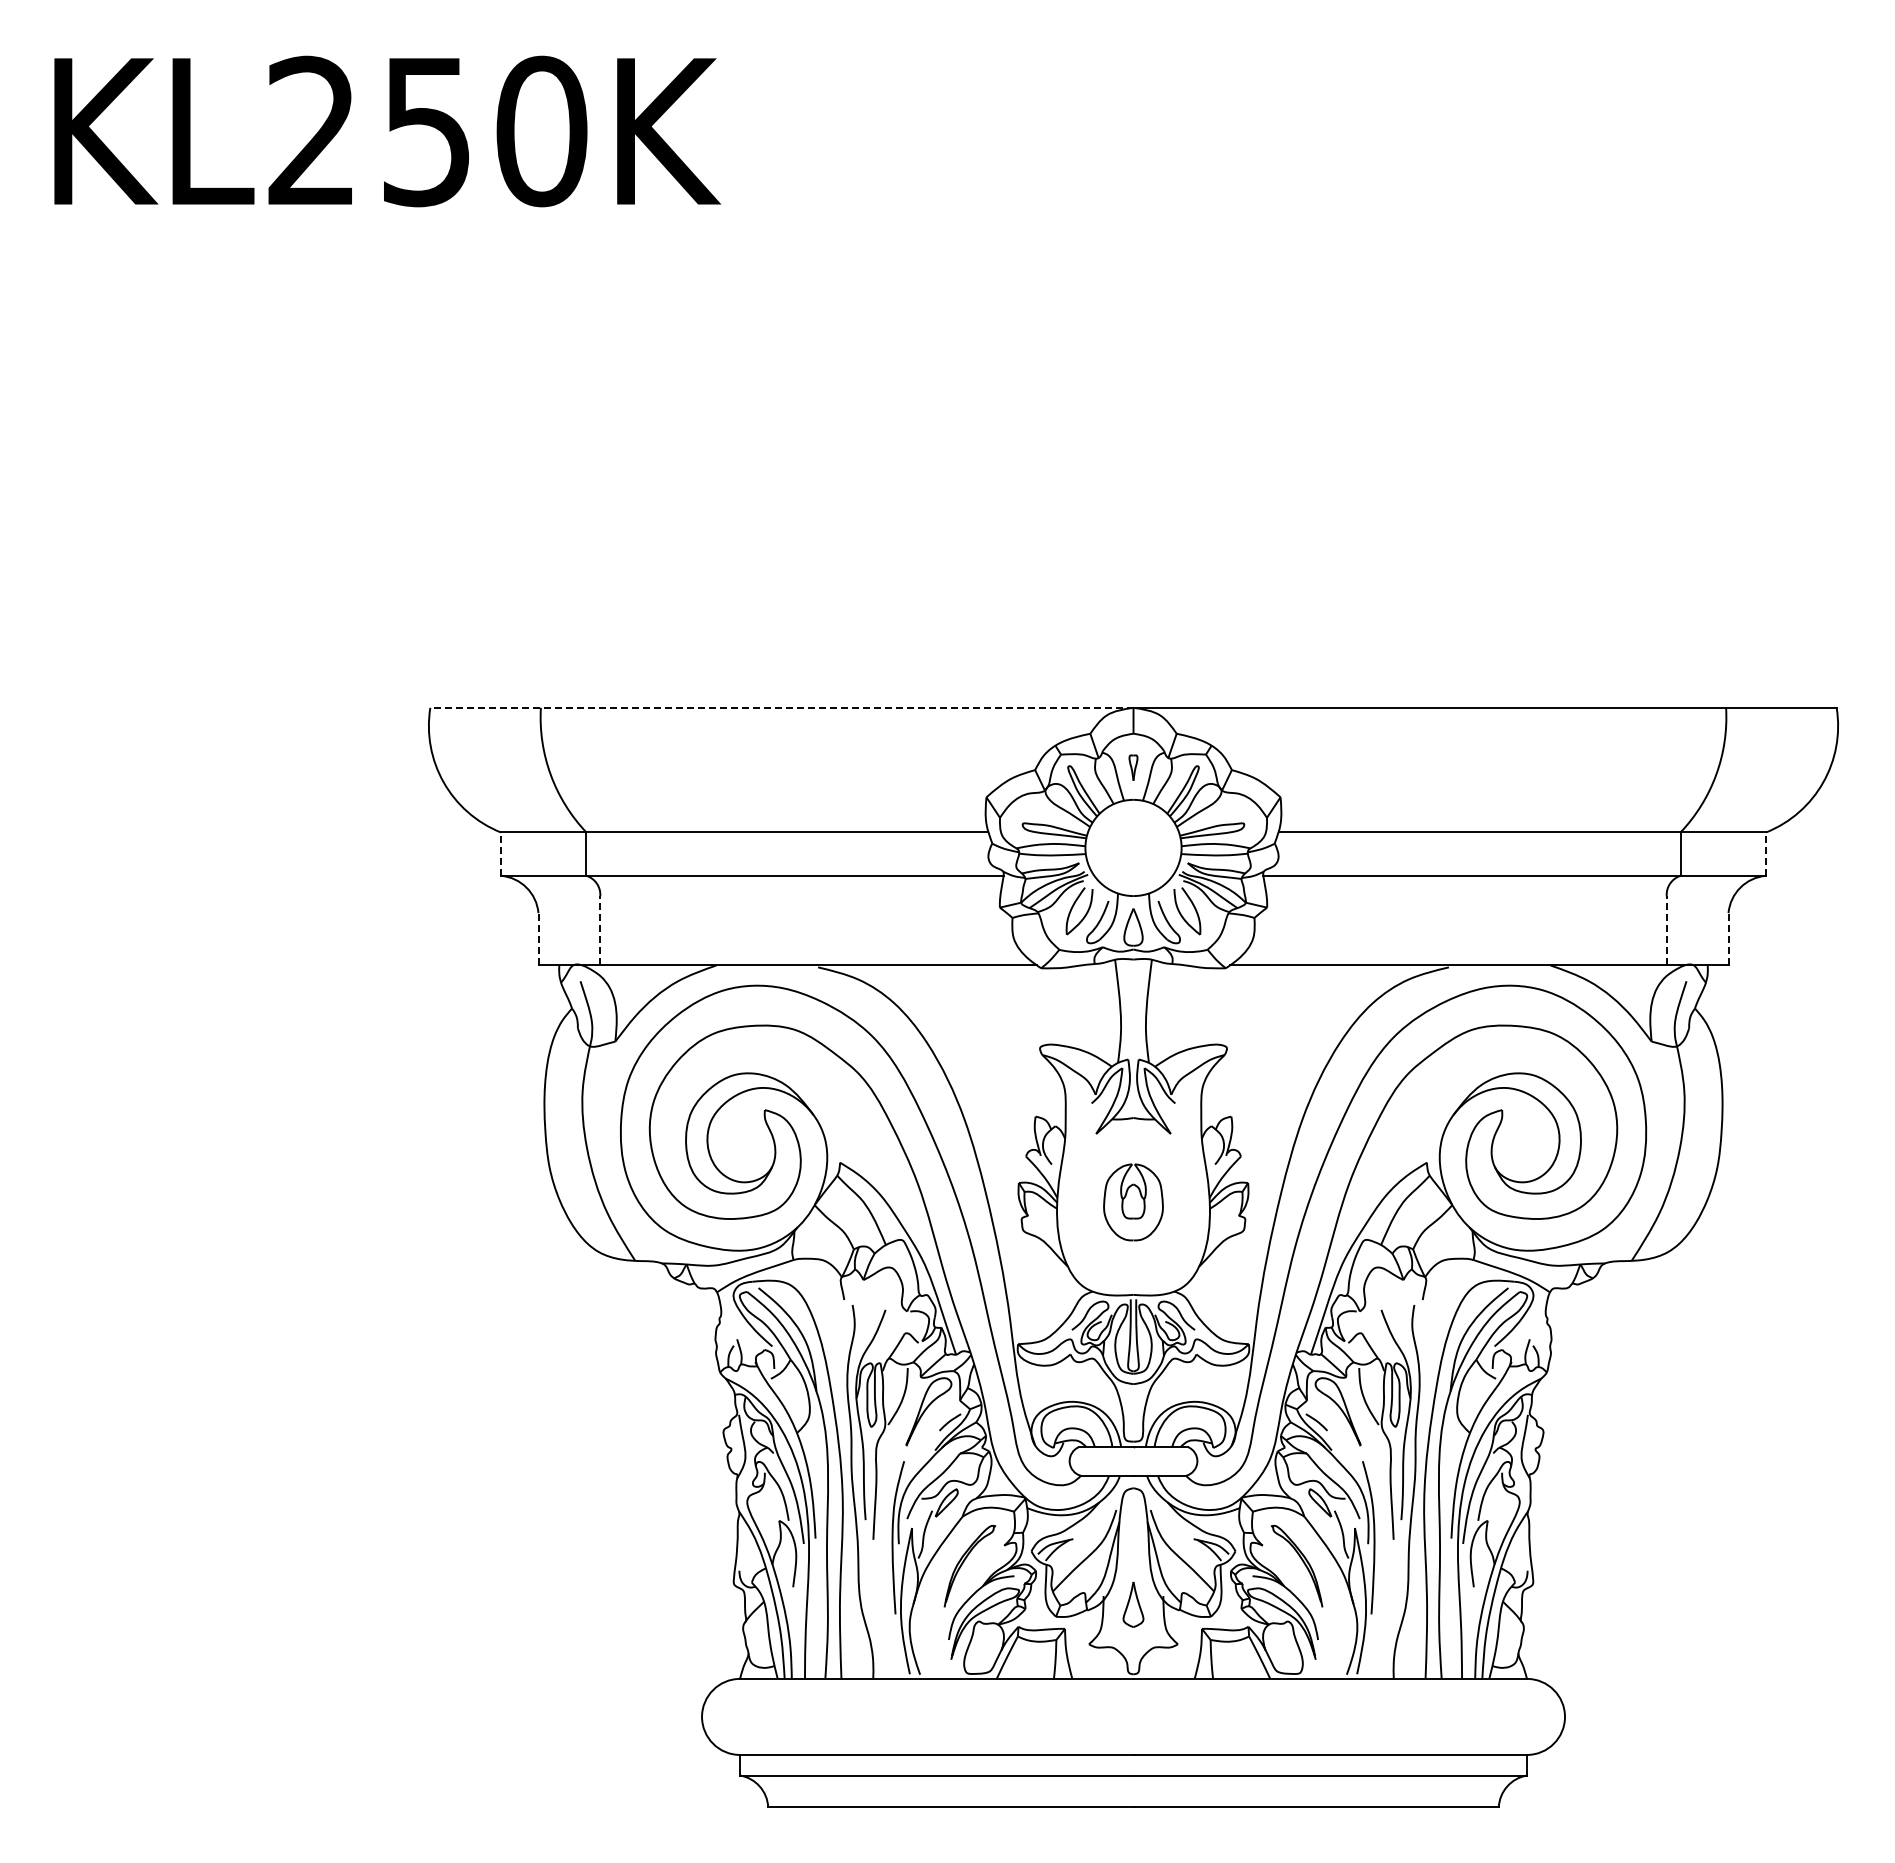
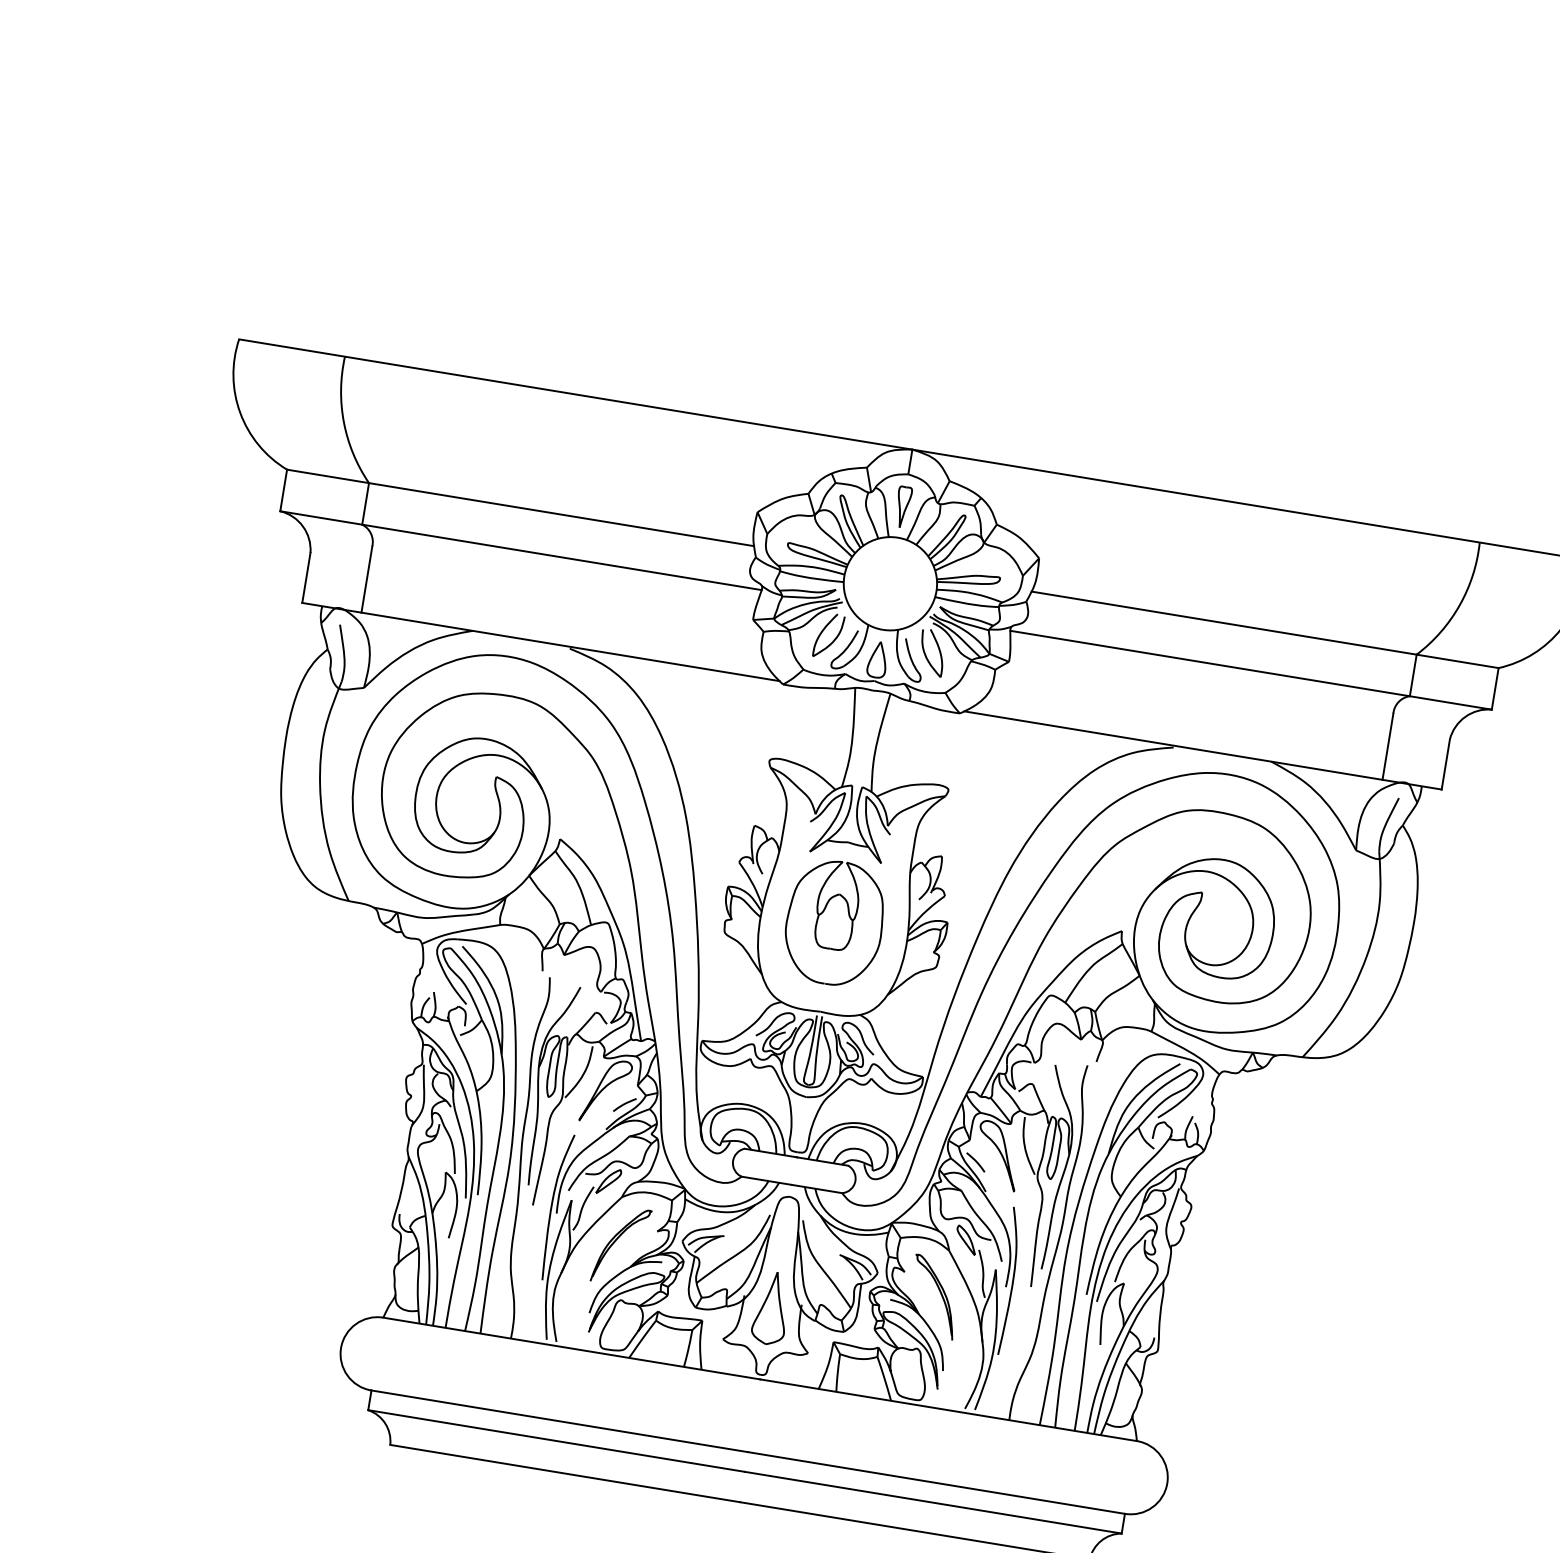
line: (781, 707) -> (575, 394), dashed -> solid
part: (1133, 767) -> (903, 506), size x1.67
line: (500, 854) -> (283, 490), dashed -> solid
line: (1766, 854) -> (1495, 689), dashed -> solid
line: (600, 930) -> (367, 579), dashed -> solid
line: (1666, 930) -> (1387, 746), dashed -> solid
line: (538, 938) -> (306, 577), dashed -> solid
line: (1728, 938) -> (1445, 763), dashed -> solid
part: (1133, 1202) -> (834, 923), size x1.67
part: (1133, 1604) -> (771, 1308), size x1.67

